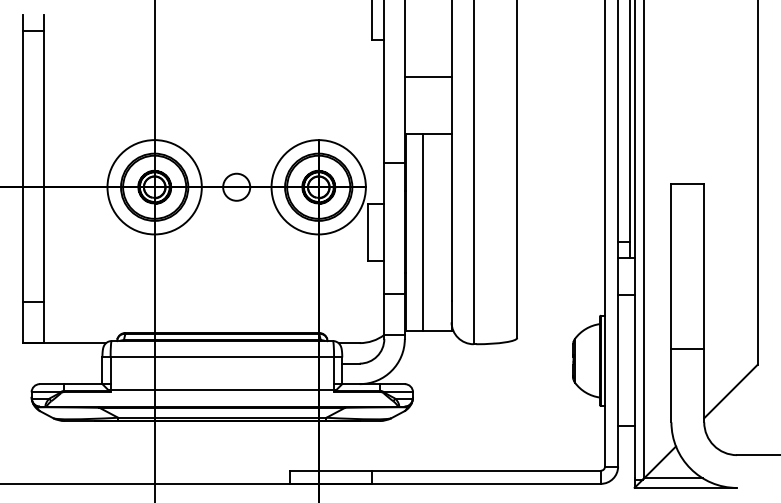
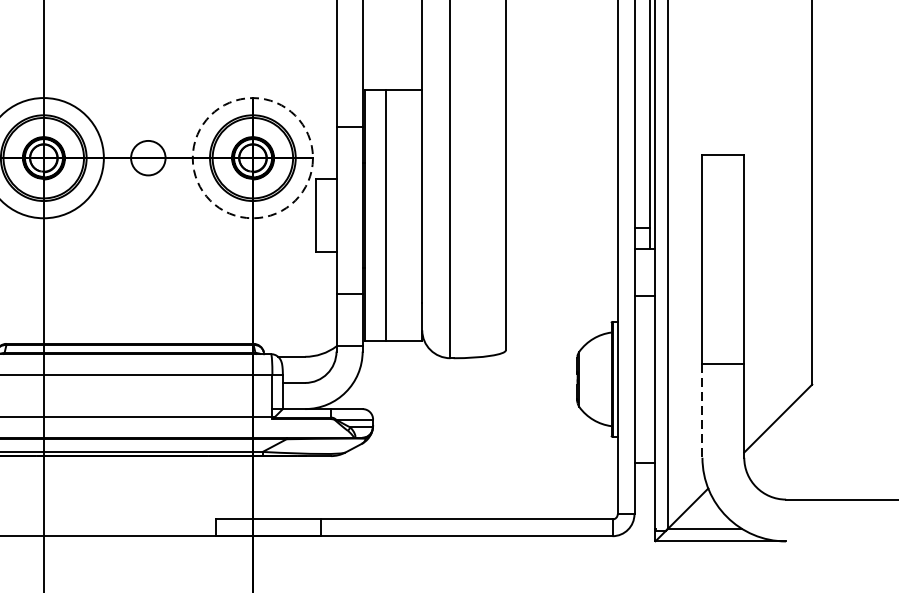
line: (427, 76) -> (391, 16), removed
circle: (318, 187) -> (252, 158), solid -> dashed
line: (671, 385) -> (702, 410), solid -> dashed

